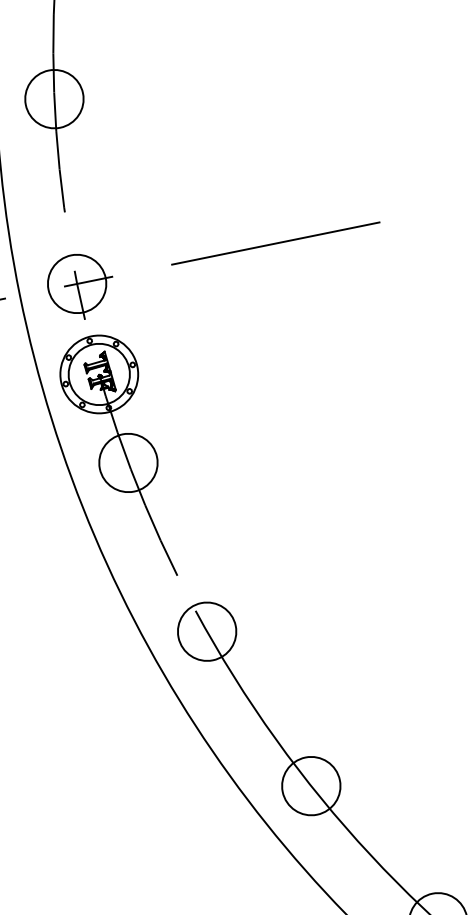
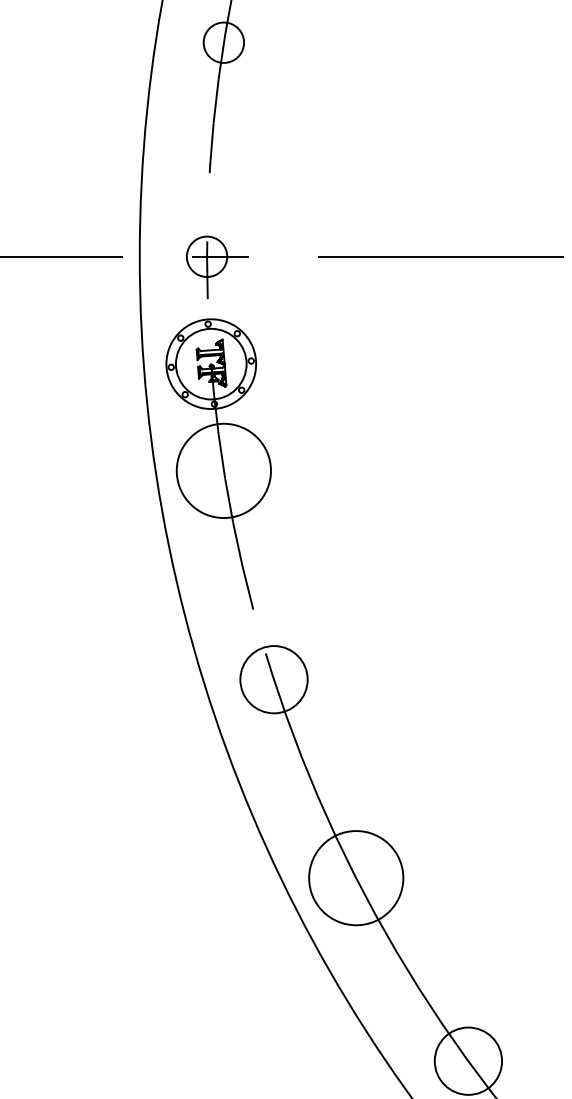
circle: (54, 99) -> (223, 42), size x0.6
circle: (76, 283) -> (206, 256), size x0.6
circle: (128, 462) -> (223, 470), size x1.4
circle: (310, 785) -> (355, 877), size x1.4

